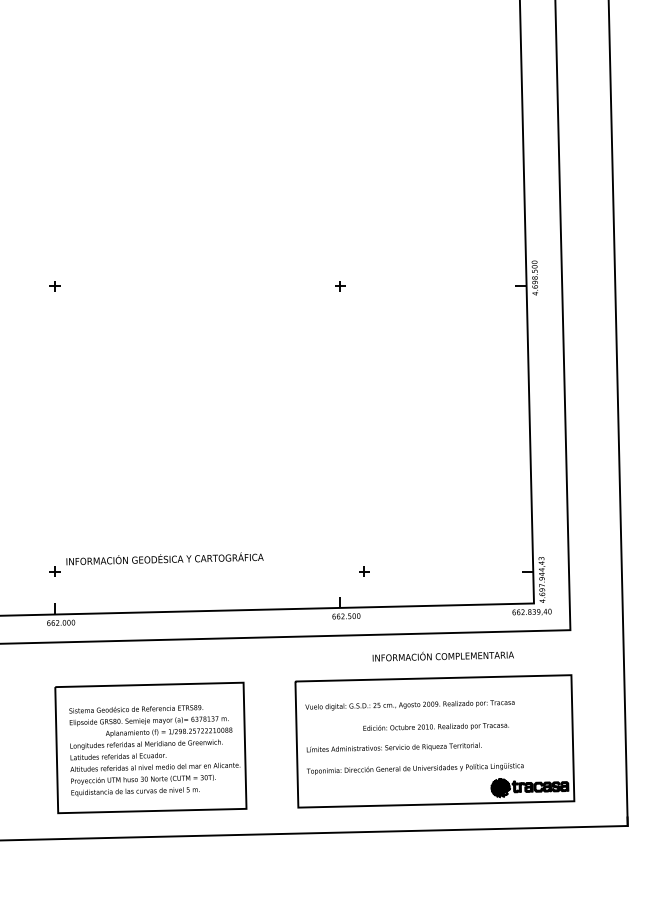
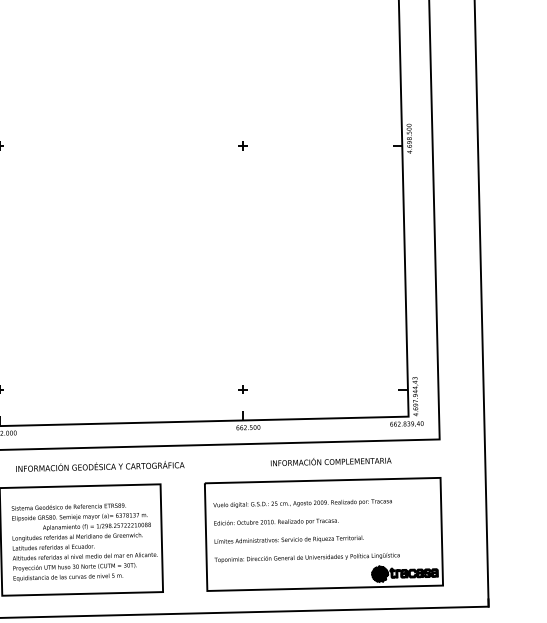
text: (164, 558) -> (99, 466), moved
part: (364, 571) -> (243, 389), moved
text: (435, 726) -> (275, 521), moved

